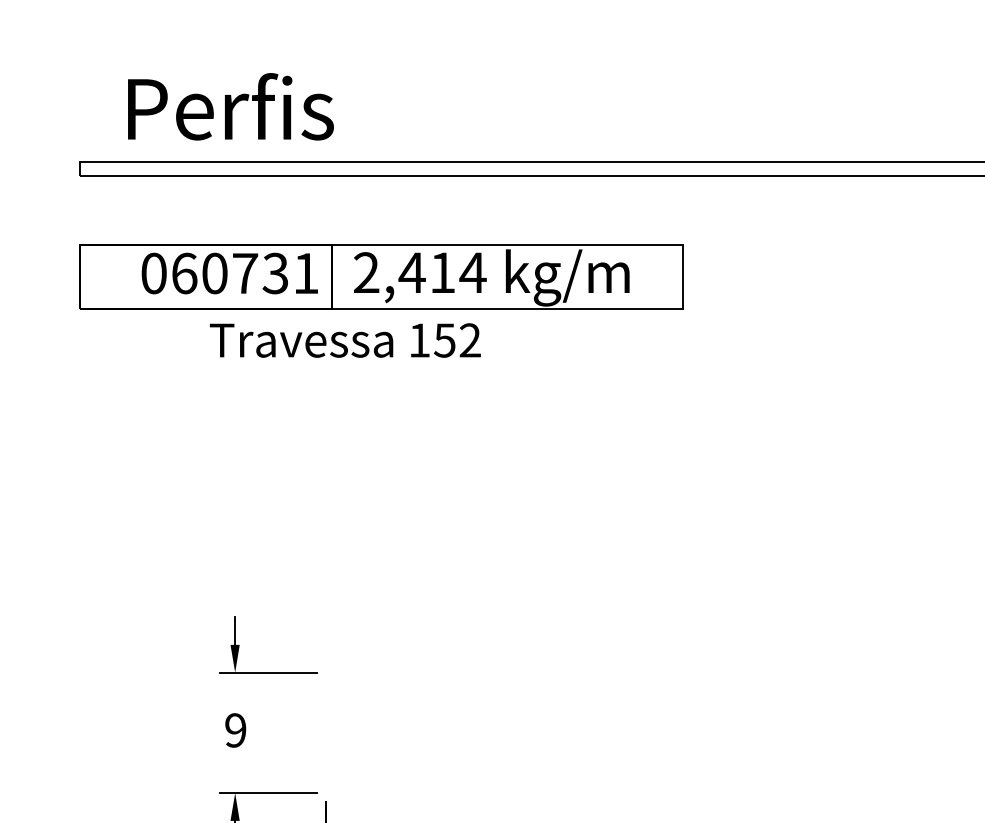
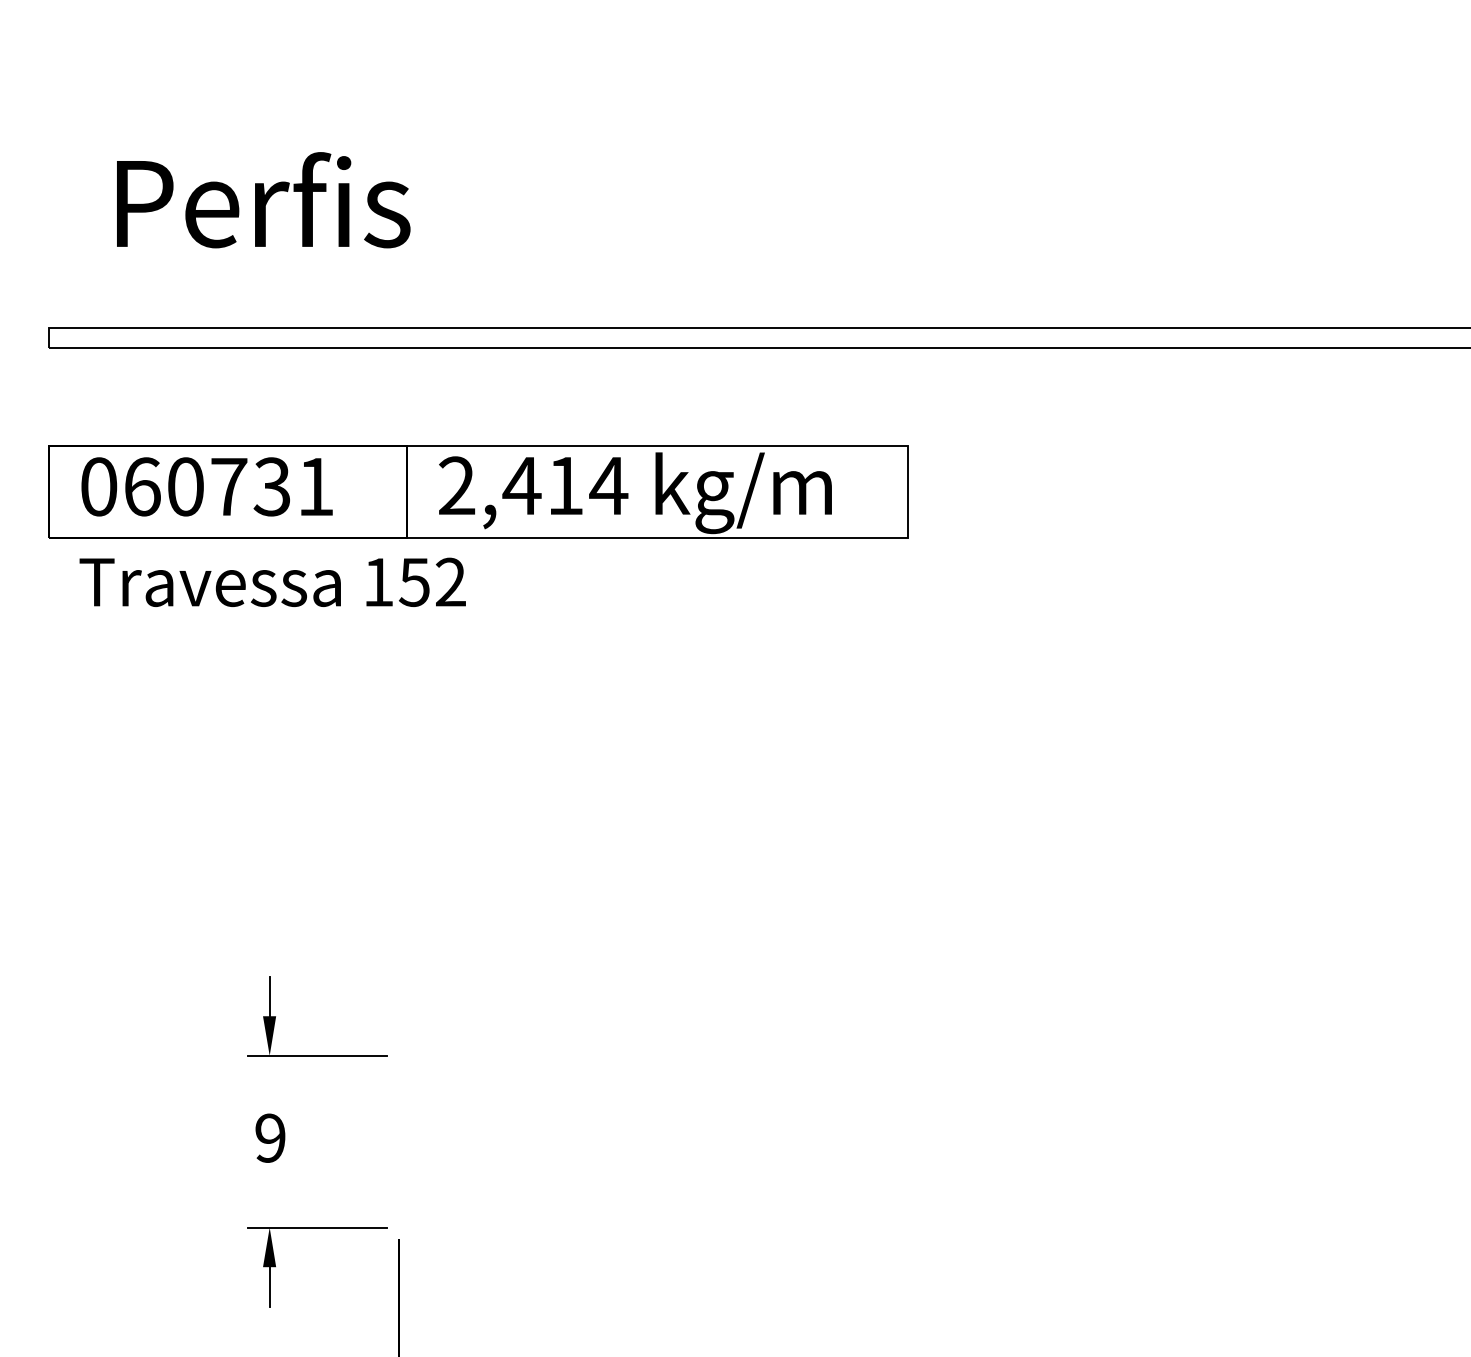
text: (230, 107) -> (263, 200), moved
text: (229, 273) -> (206, 486), moved
text: (345, 339) -> (272, 581), moved

